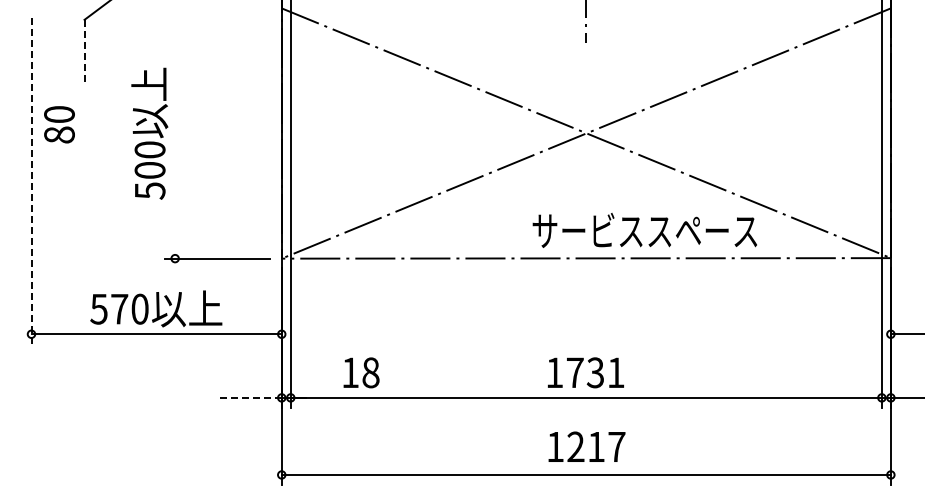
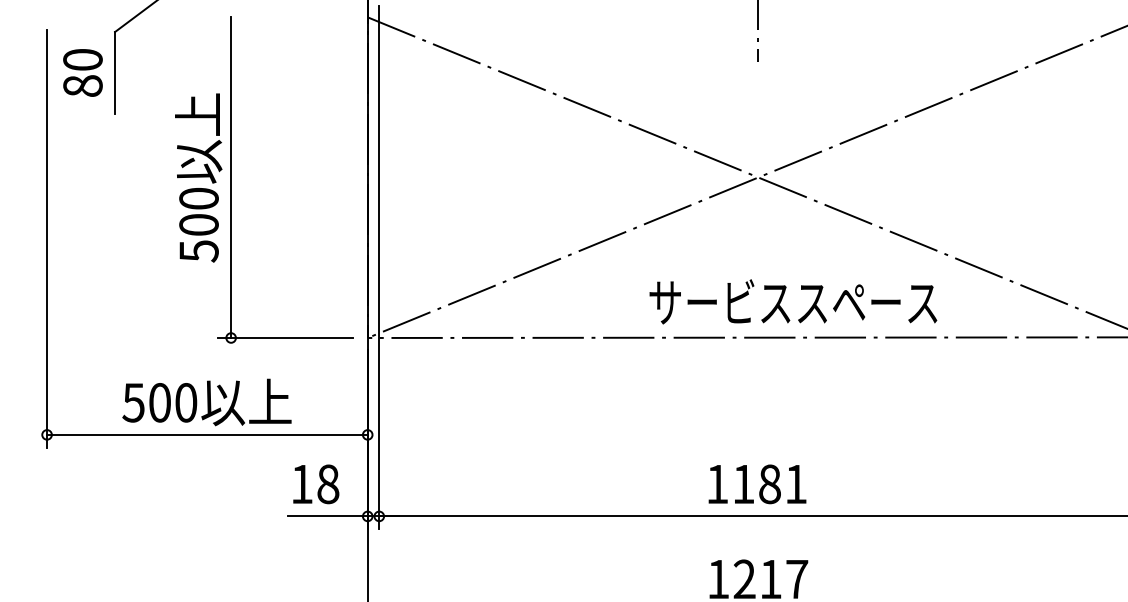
line: (84, 51) -> (114, 72), dashed -> solid
text: (59, 124) -> (82, 72), moved
line: (175, 133) -> (231, 177), added
line: (31, 181) -> (47, 239), dashed -> solid
text: (644, 230) -> (792, 301), moved
text: (119, 308) -> (159, 401), 570 -> 500
text: (361, 372) -> (316, 483), moved
text: (585, 372) -> (756, 483), 1731 -> 1181
line: (250, 397) -> (327, 515), dashed -> solid

